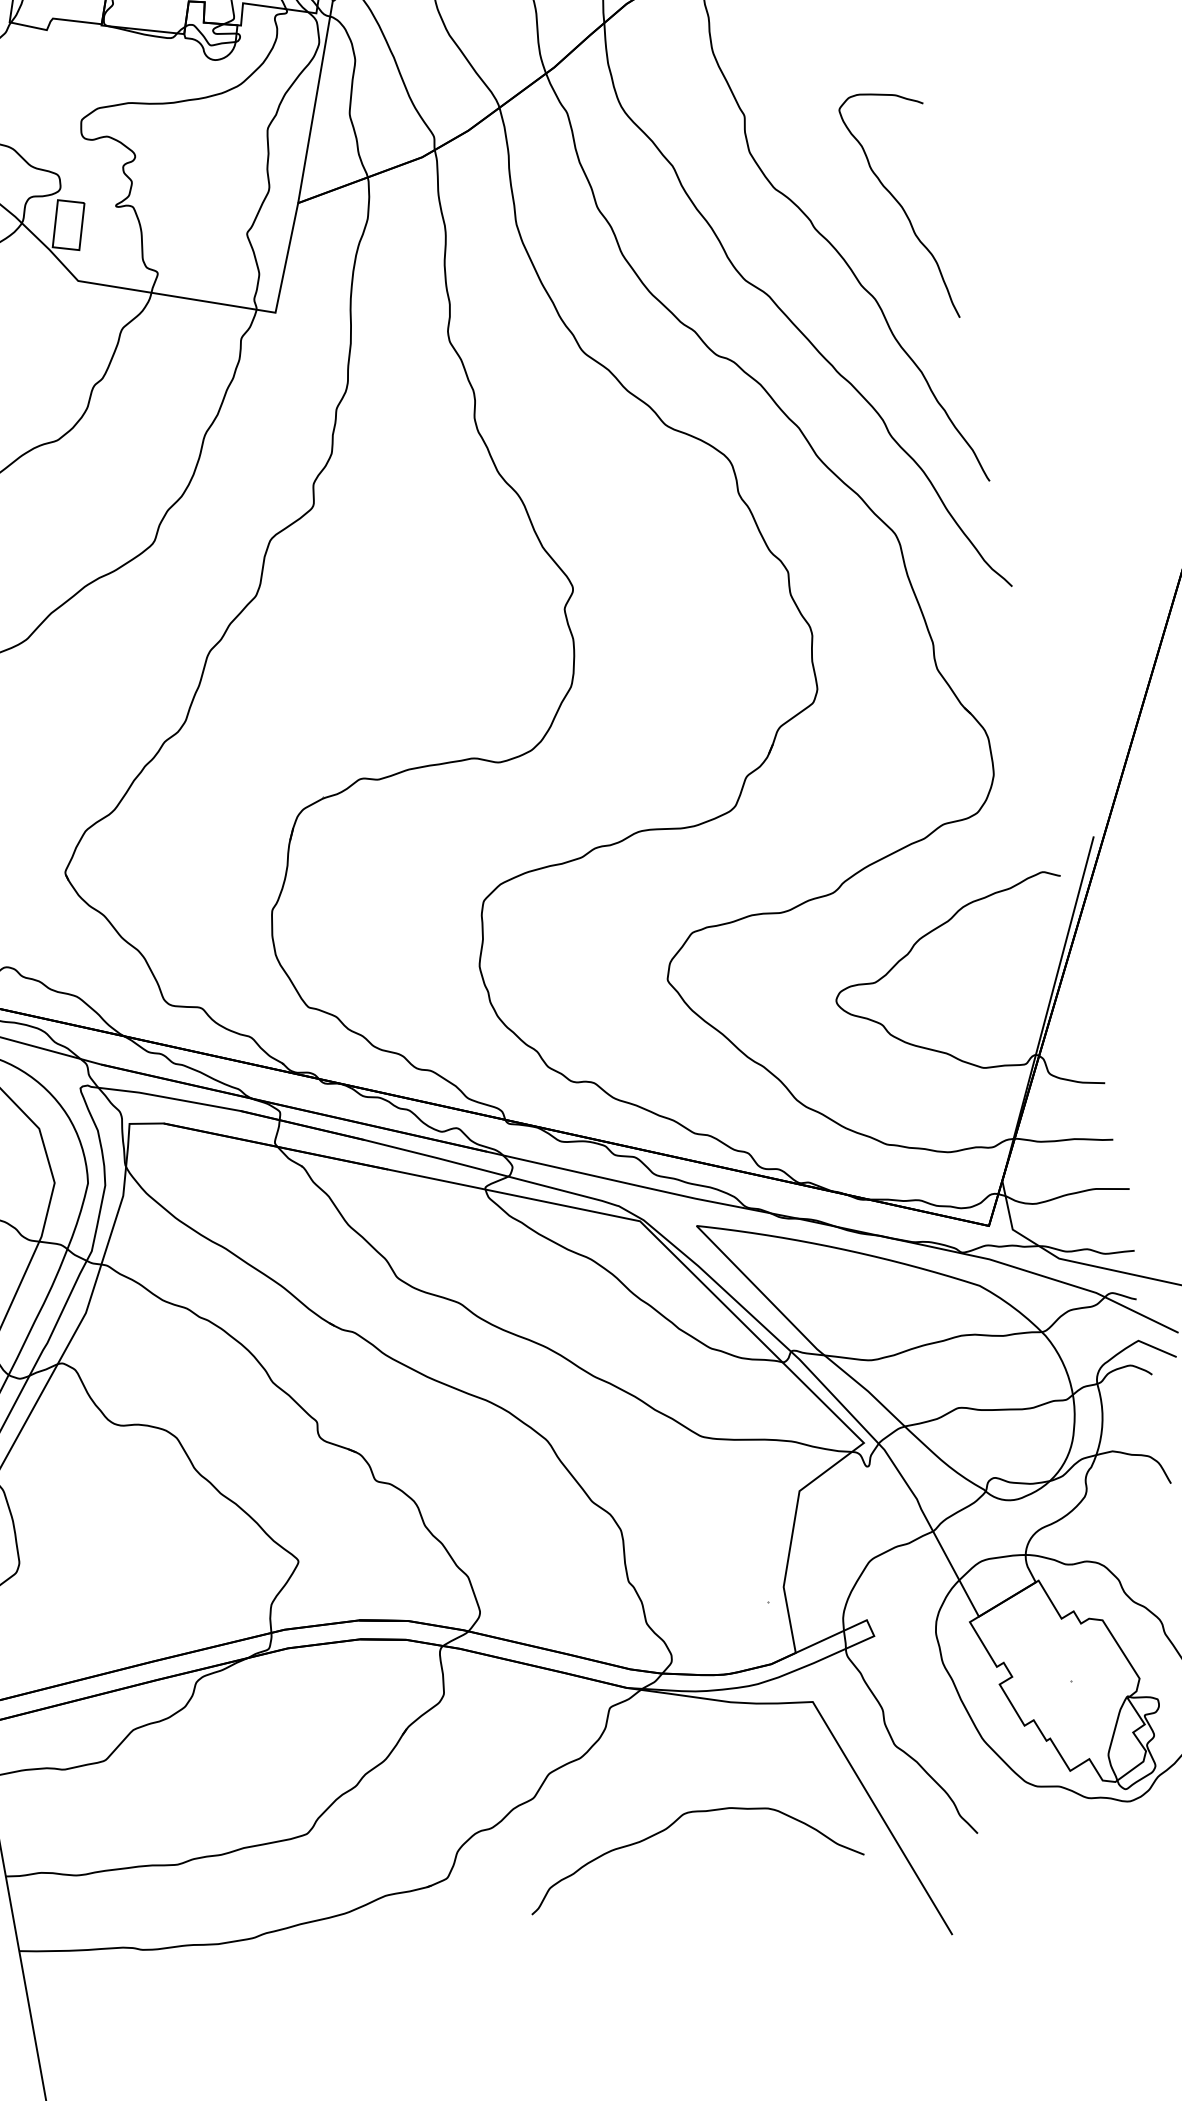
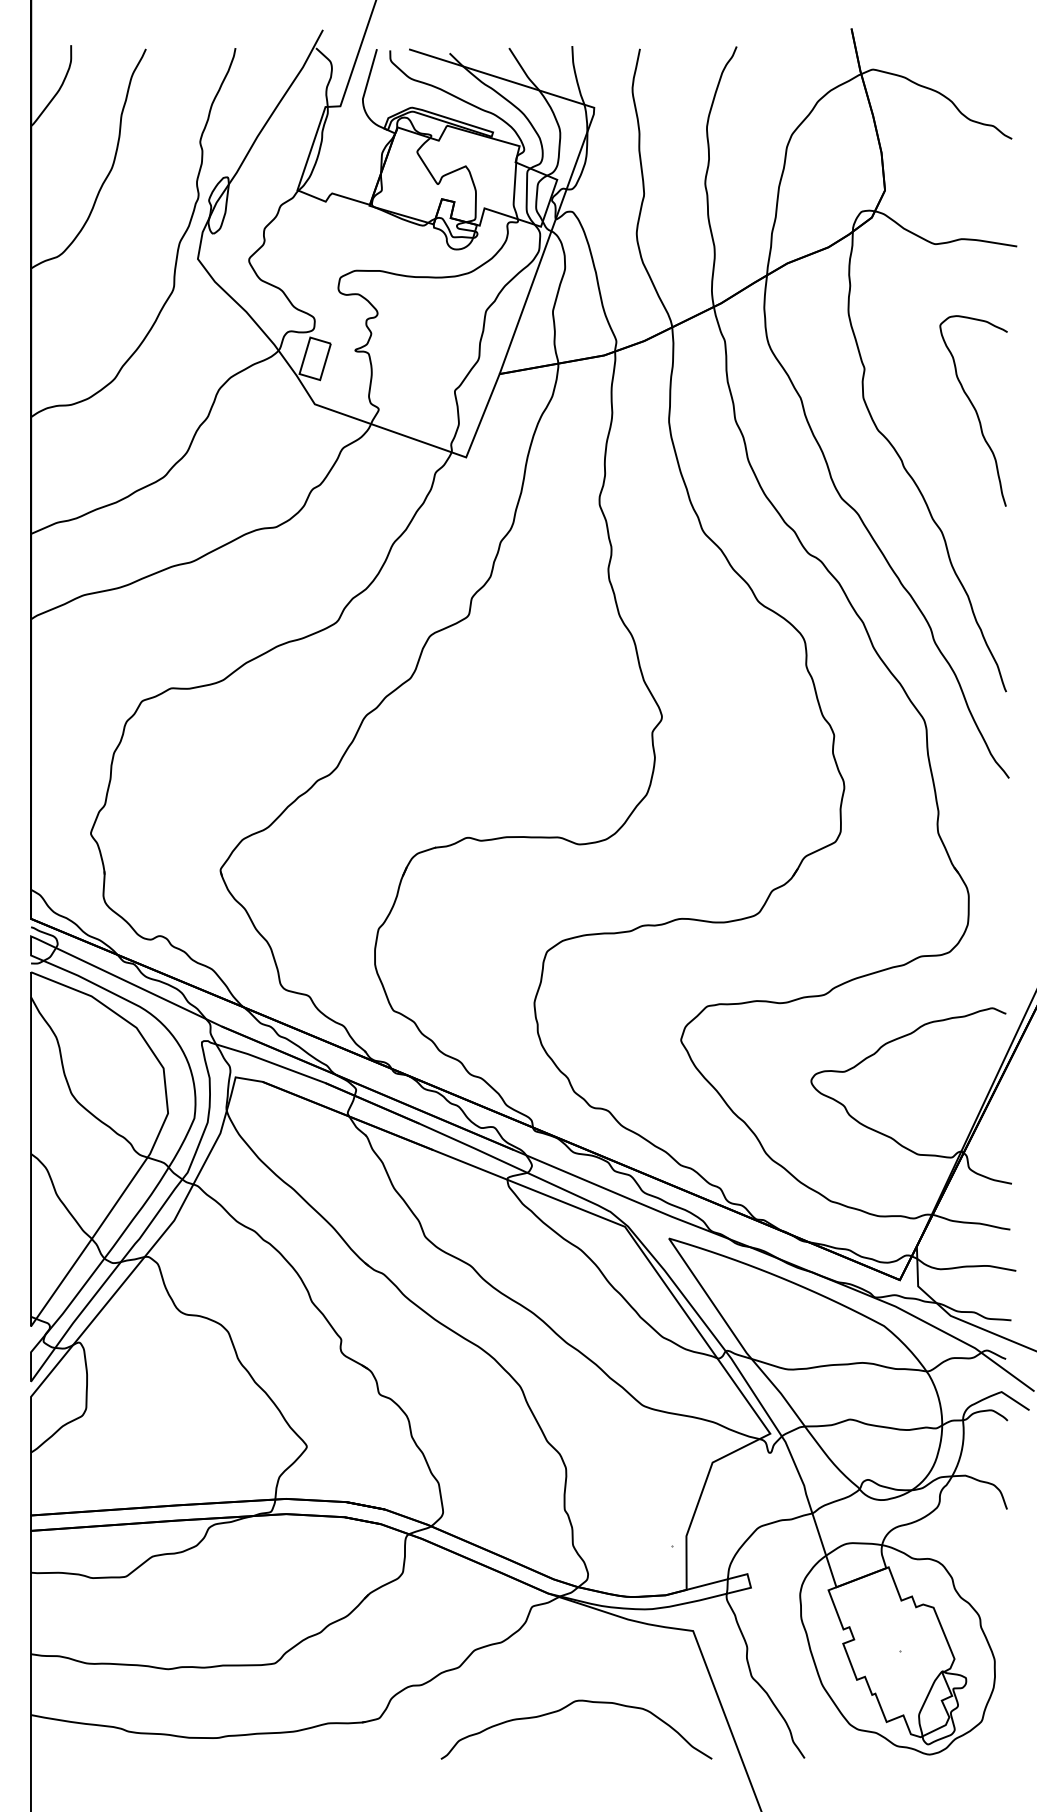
curve: (900, 206) -> (974, 410), moved

